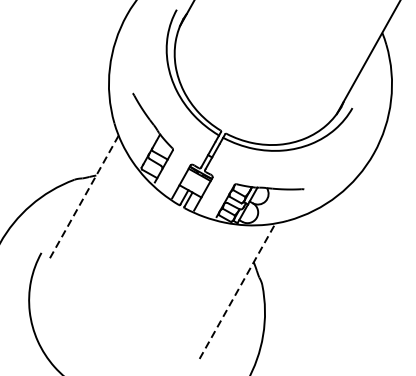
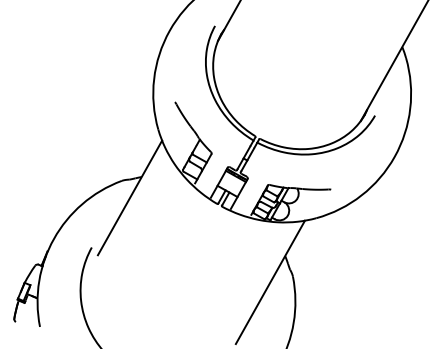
line: (83, 198) -> (130, 197), dashed -> solid
line: (237, 291) -> (270, 282), dashed -> solid

